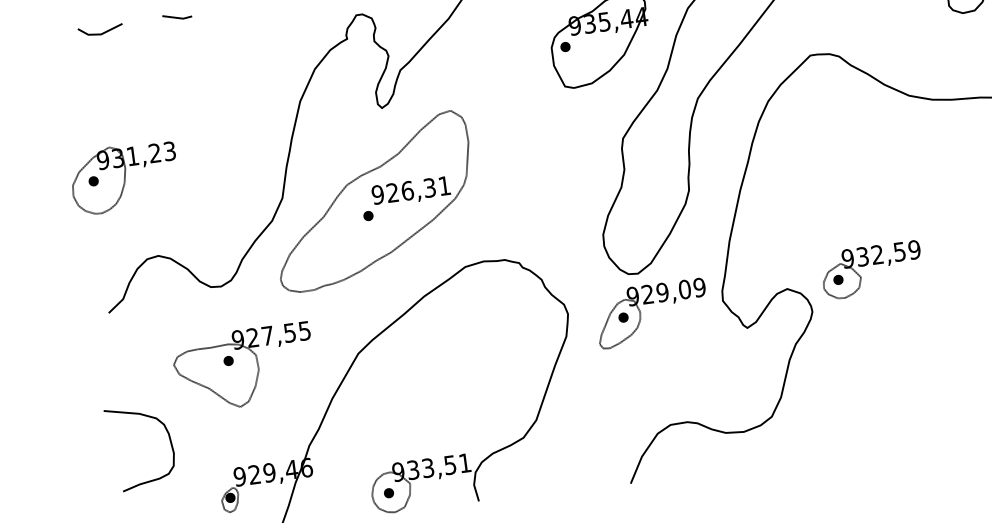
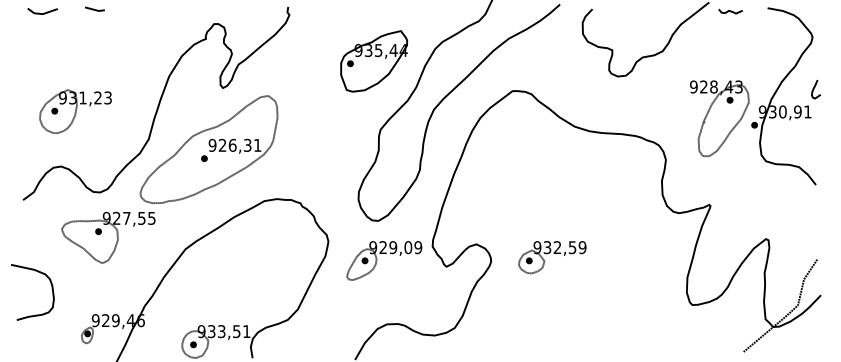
part: (124, 177) -> (75, 111), moved
part: (872, 270) -> (552, 257), moved
part: (650, 302) -> (384, 253), moved
part: (244, 367) -> (108, 237), moved

